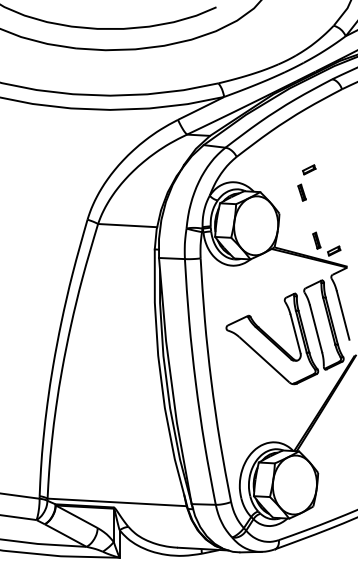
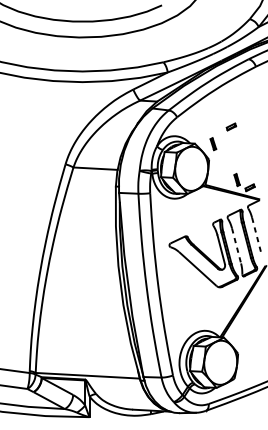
part: (301, 192) -> (212, 143), moved
line: (343, 315) -> (257, 235), solid -> dashed
line: (316, 329) -> (236, 246), solid -> dashed

